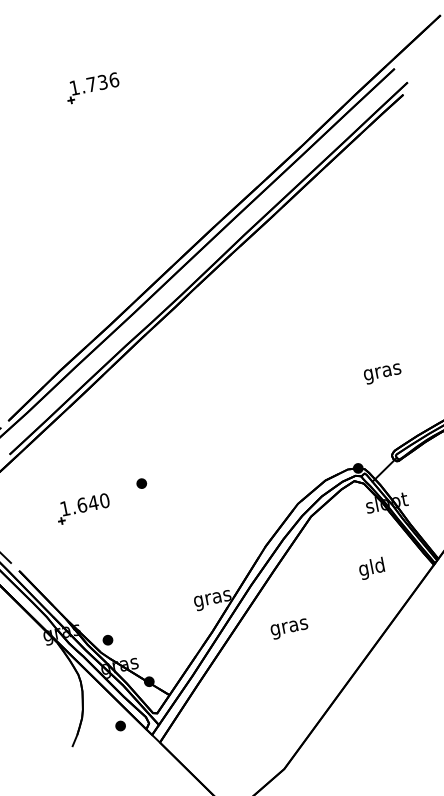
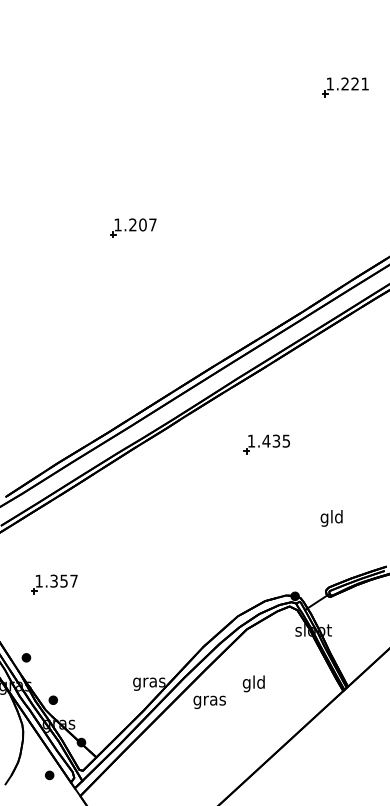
text: (102, 81) -> (142, 224), 1.736 -> 1.207
part: (291, 303) -> (266, 444), added
text: (381, 372) -> (331, 518), gras -> gld
part: (141, 483) -> (26, 657), moved
text: (92, 502) -> (63, 580), 1.640 -> 1.357
text: (371, 568) -> (253, 683), moved
text: (289, 628) -> (209, 701), moved

